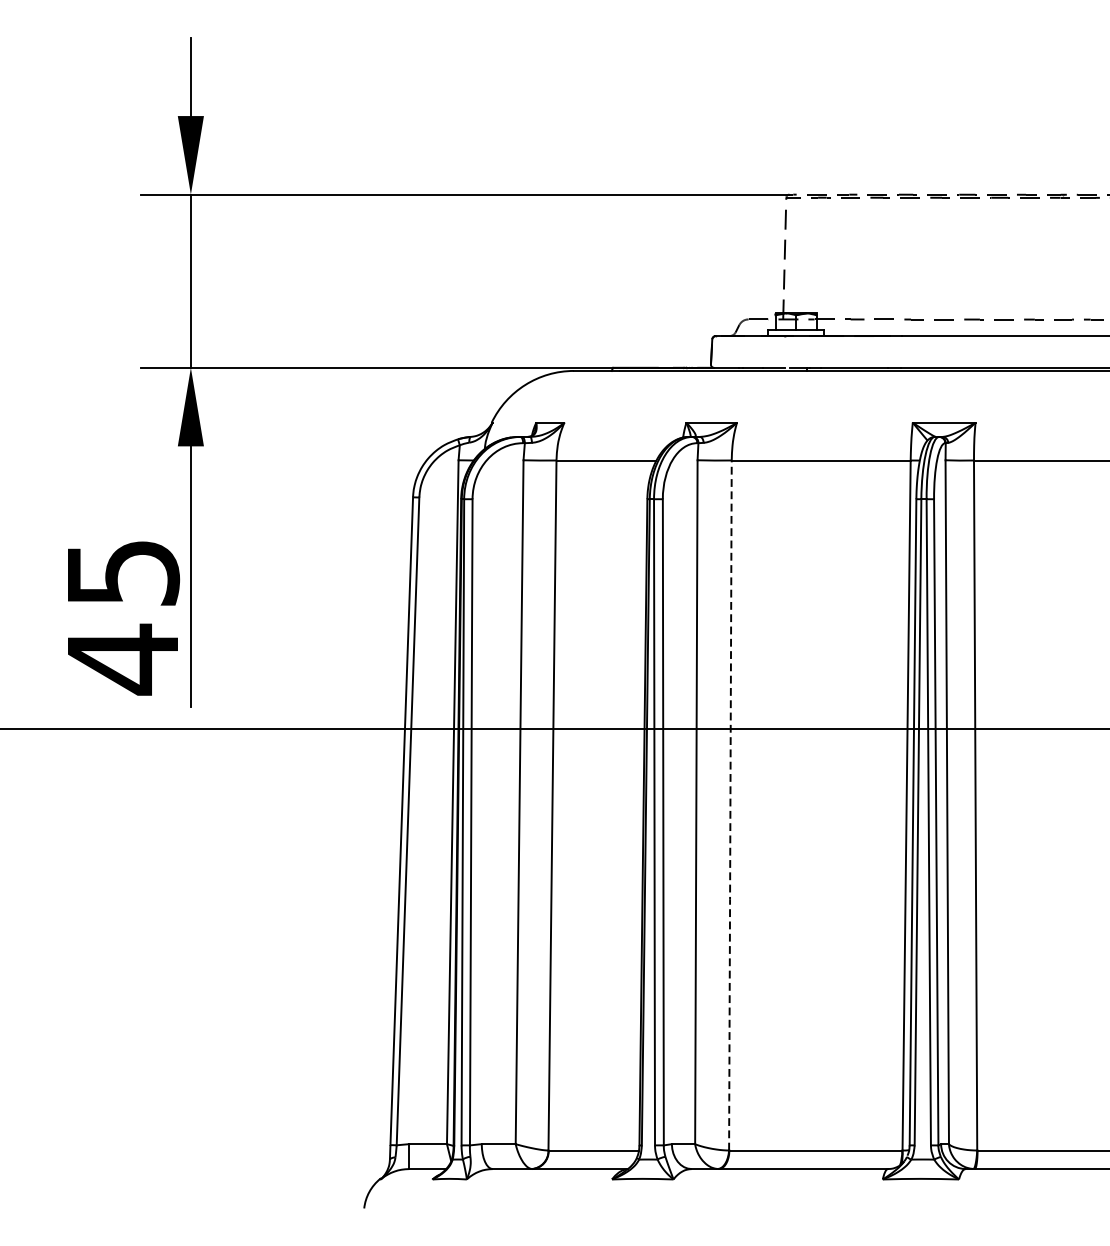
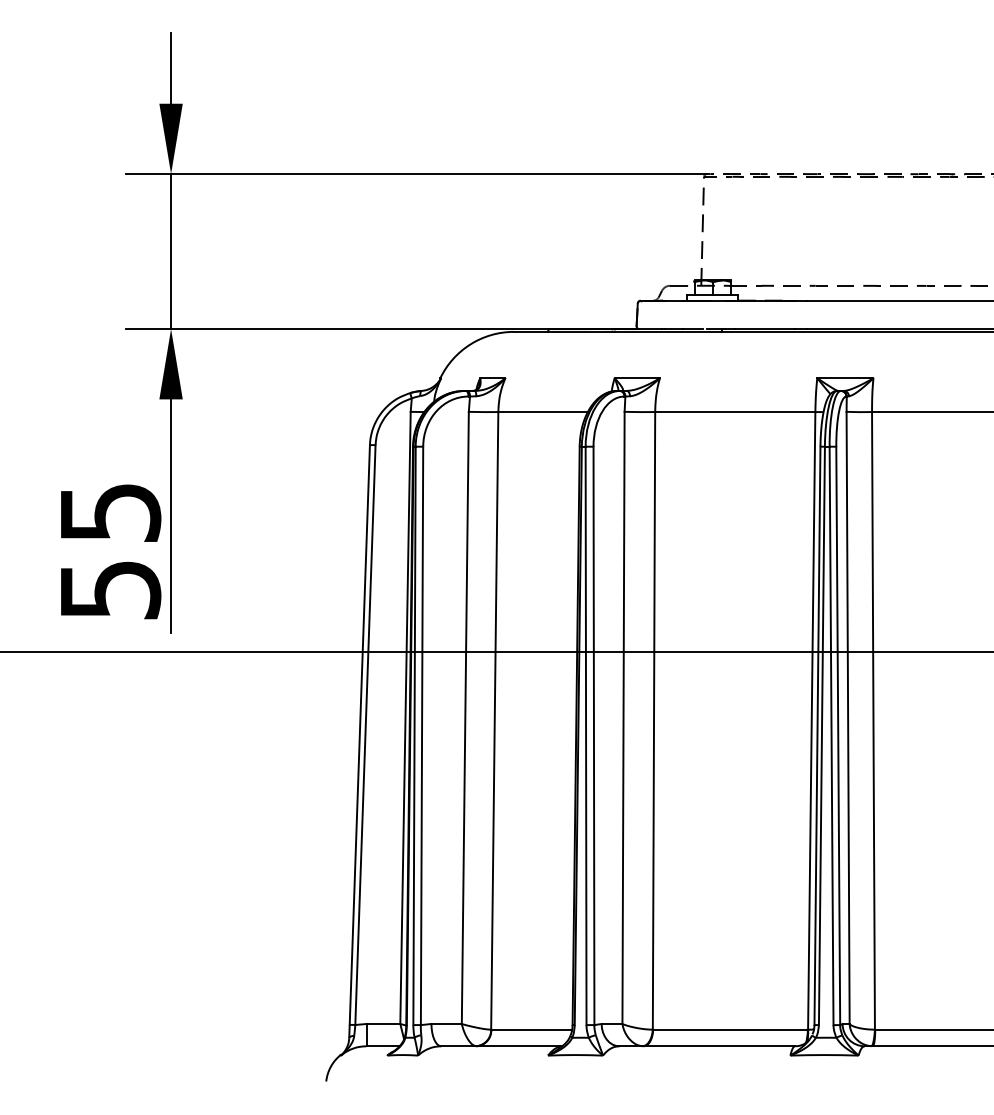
text: (124, 659) -> (111, 590), 45 -> 55
line: (730, 806) -> (654, 721), dashed -> solid

